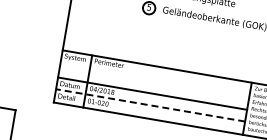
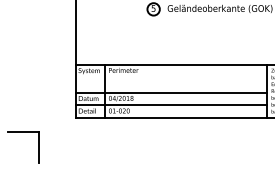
line: (150, 104) -> (171, 104), dashed -> solid

